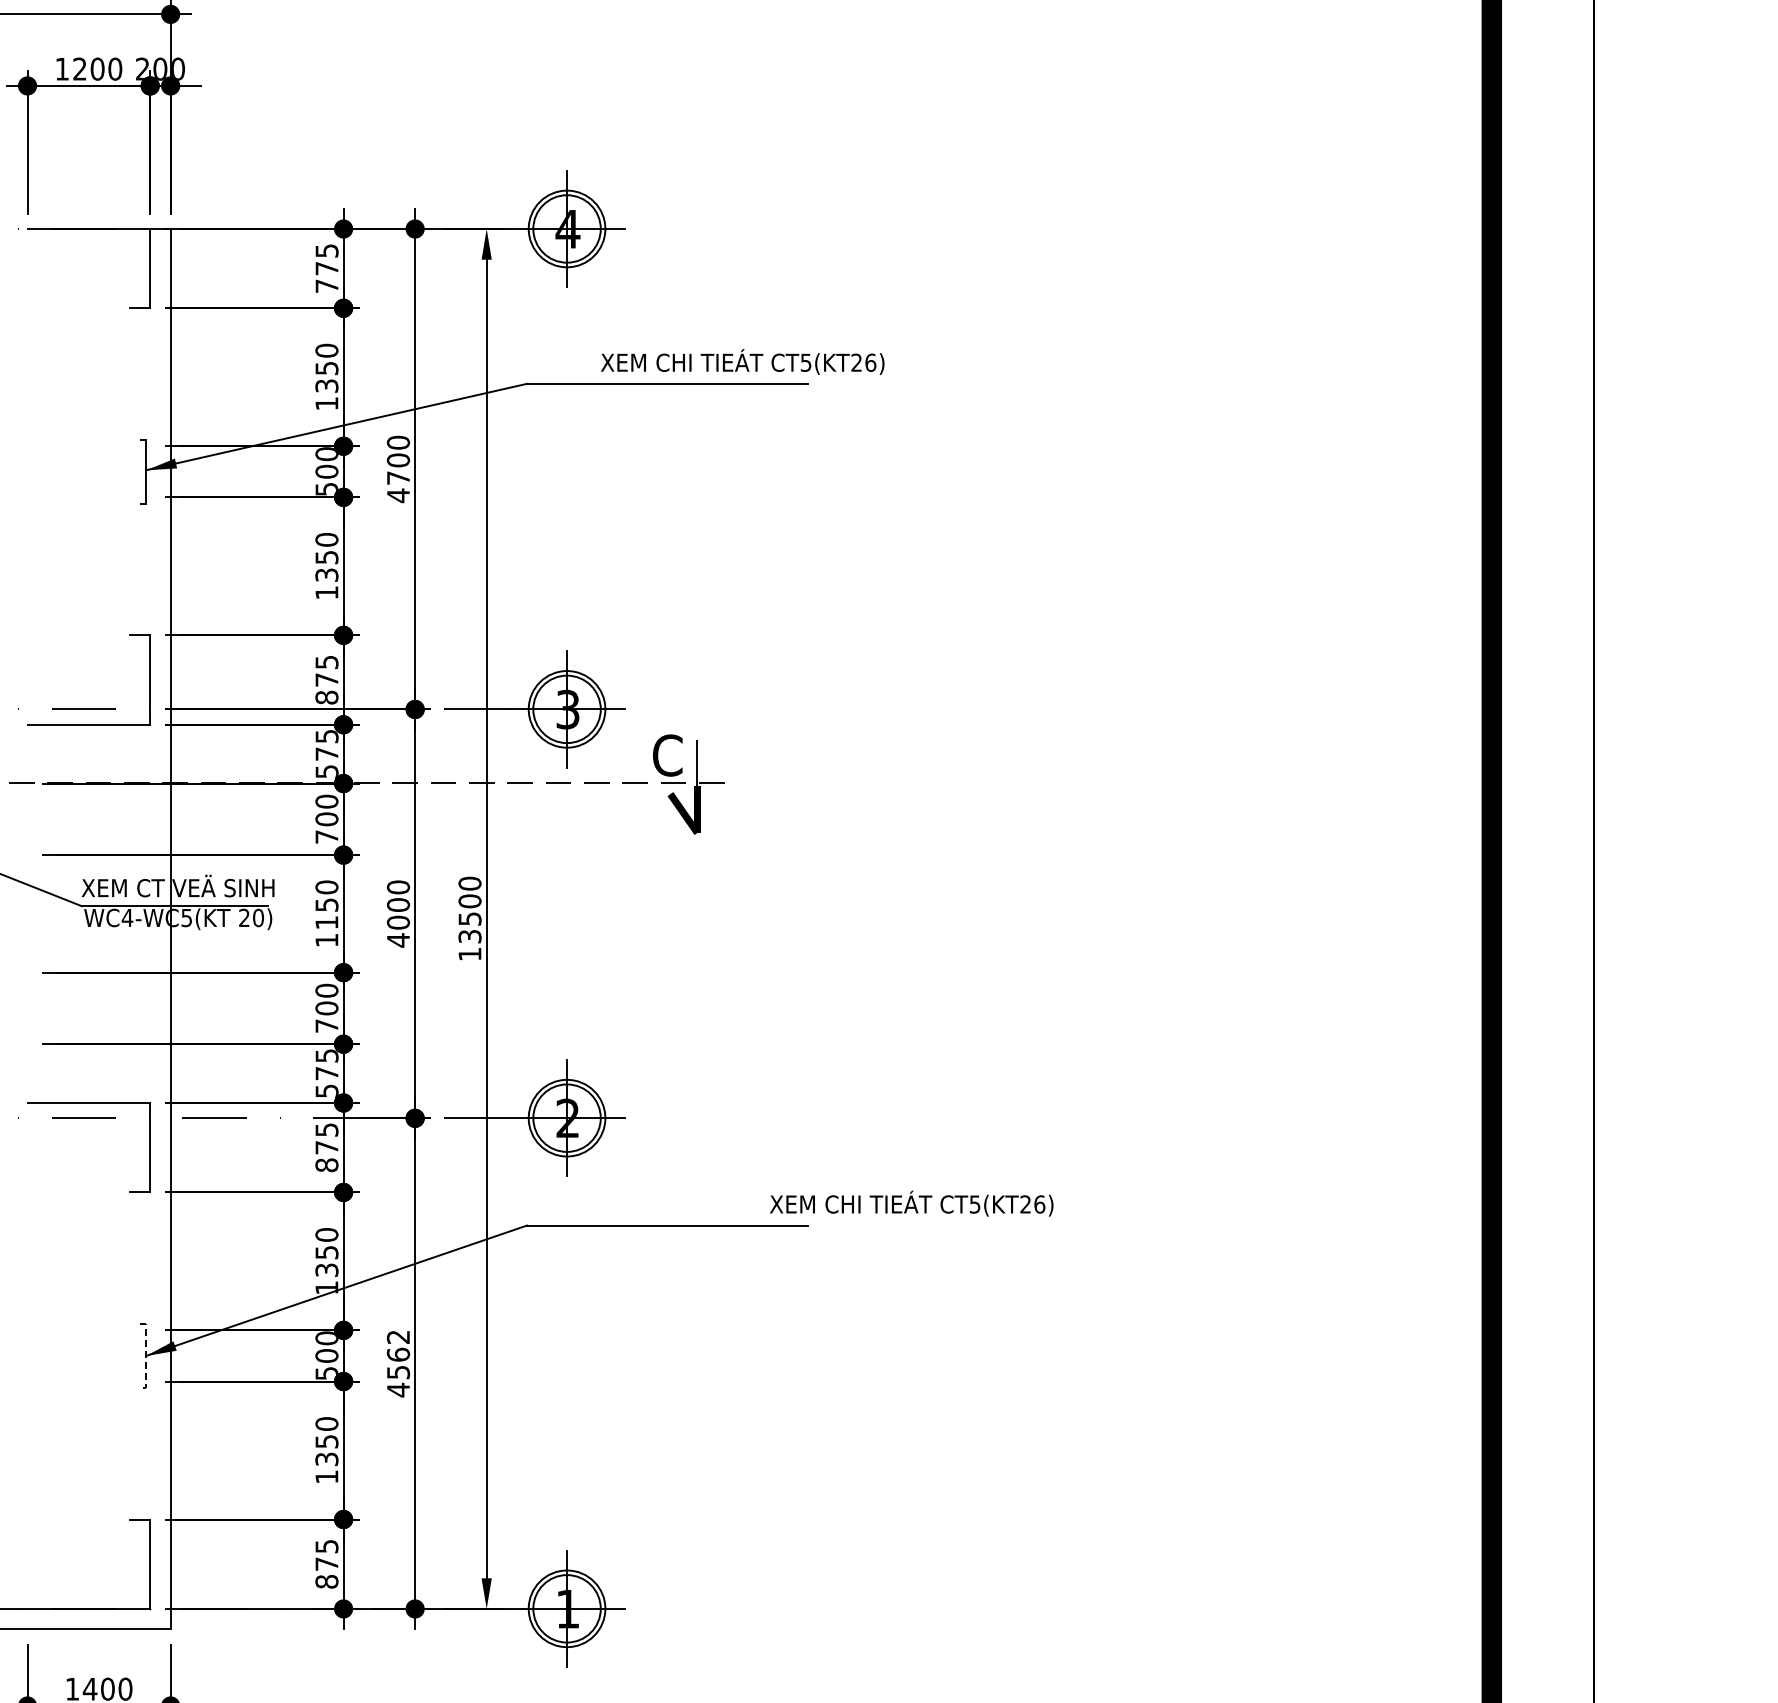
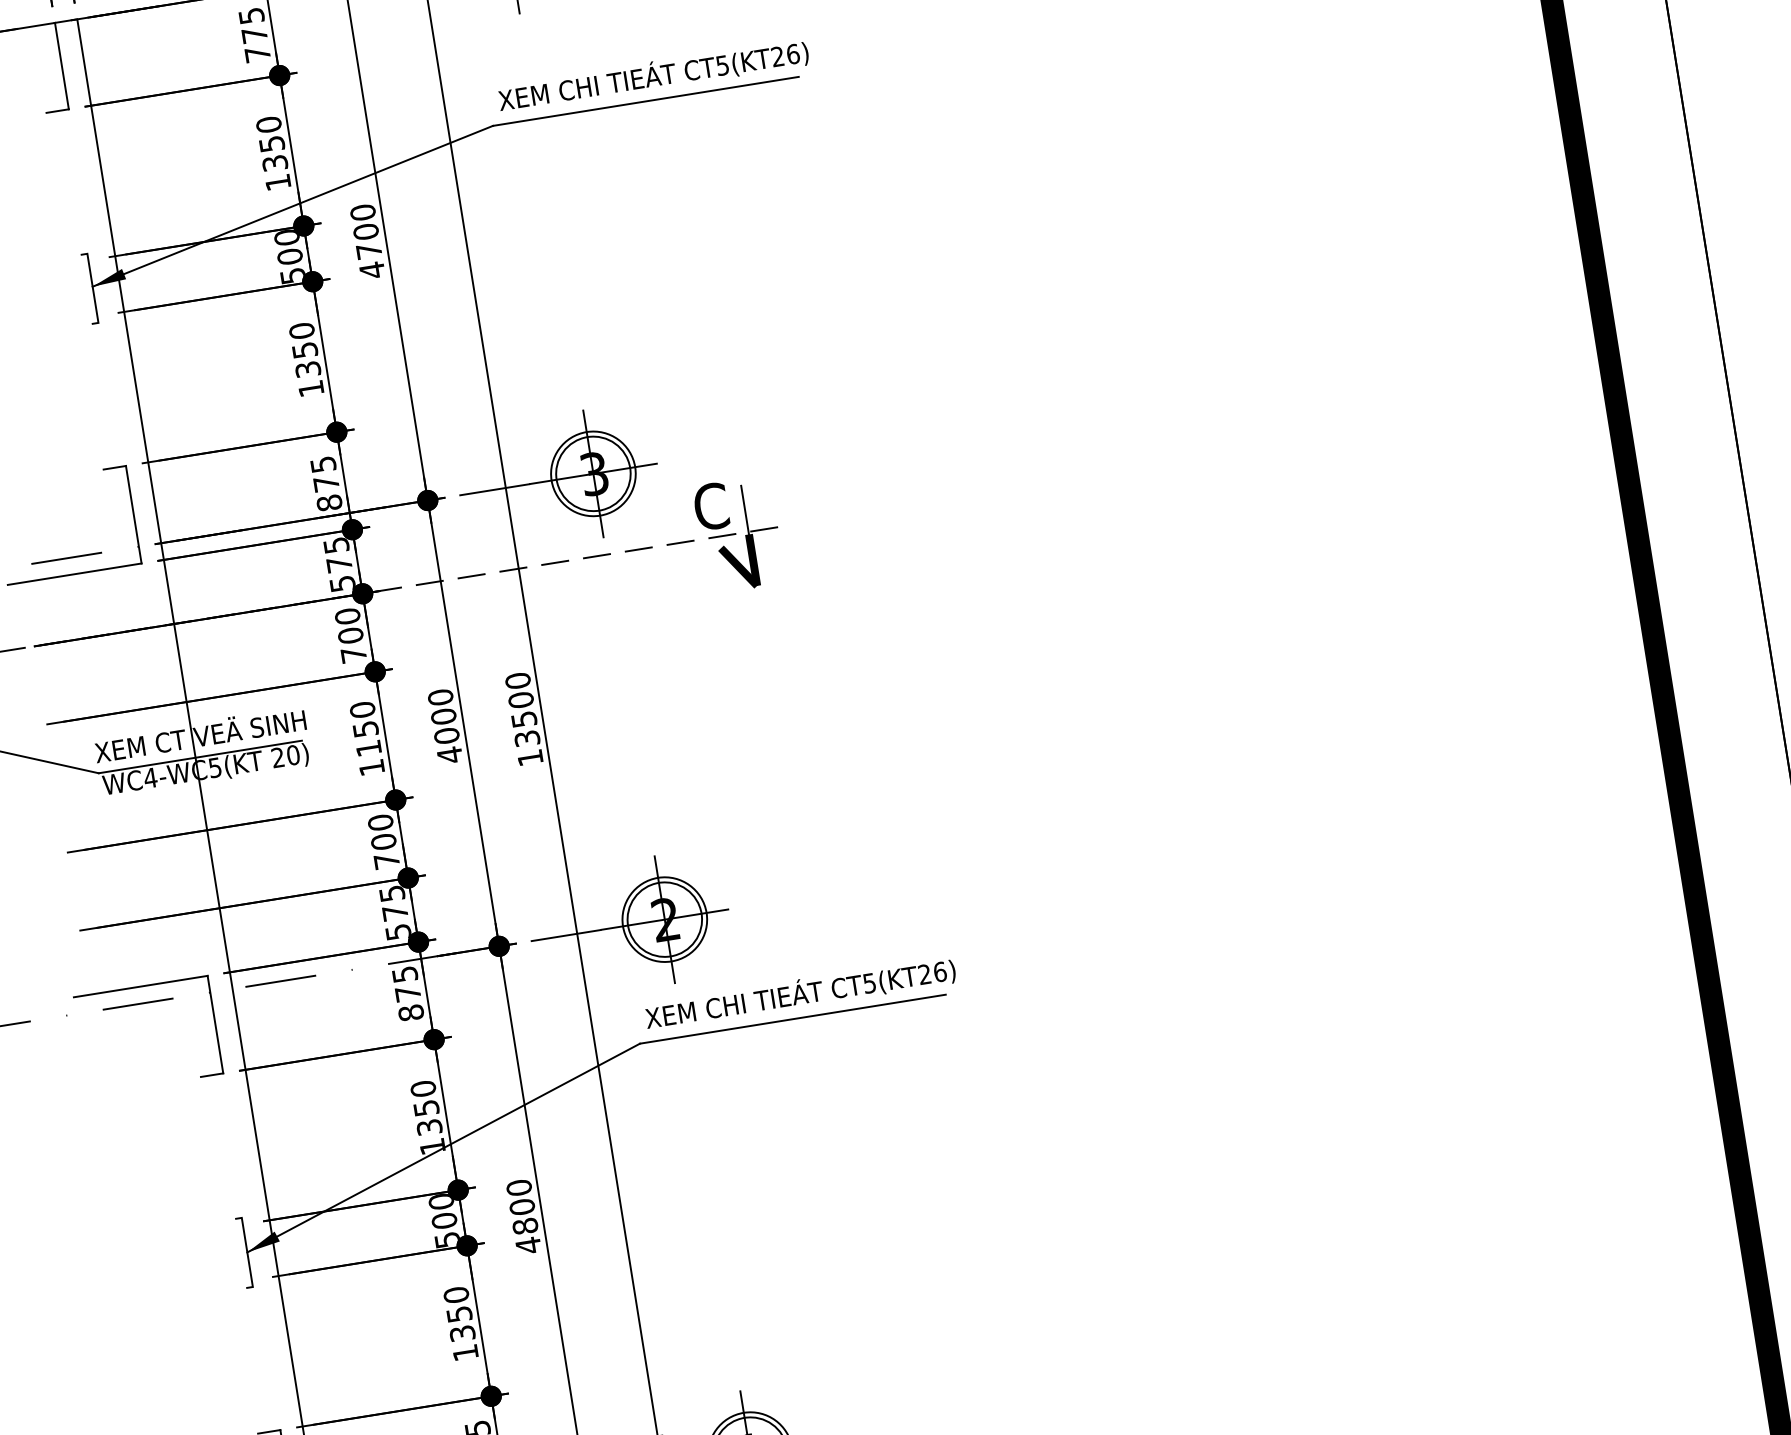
text: (742, 361) -> (653, 75), moved
text: (911, 1203) -> (800, 993), moved
text: (398, 1354) -> (522, 1206), 4562 -> 4800
line: (146, 1355) -> (247, 1251), dashed -> solid

